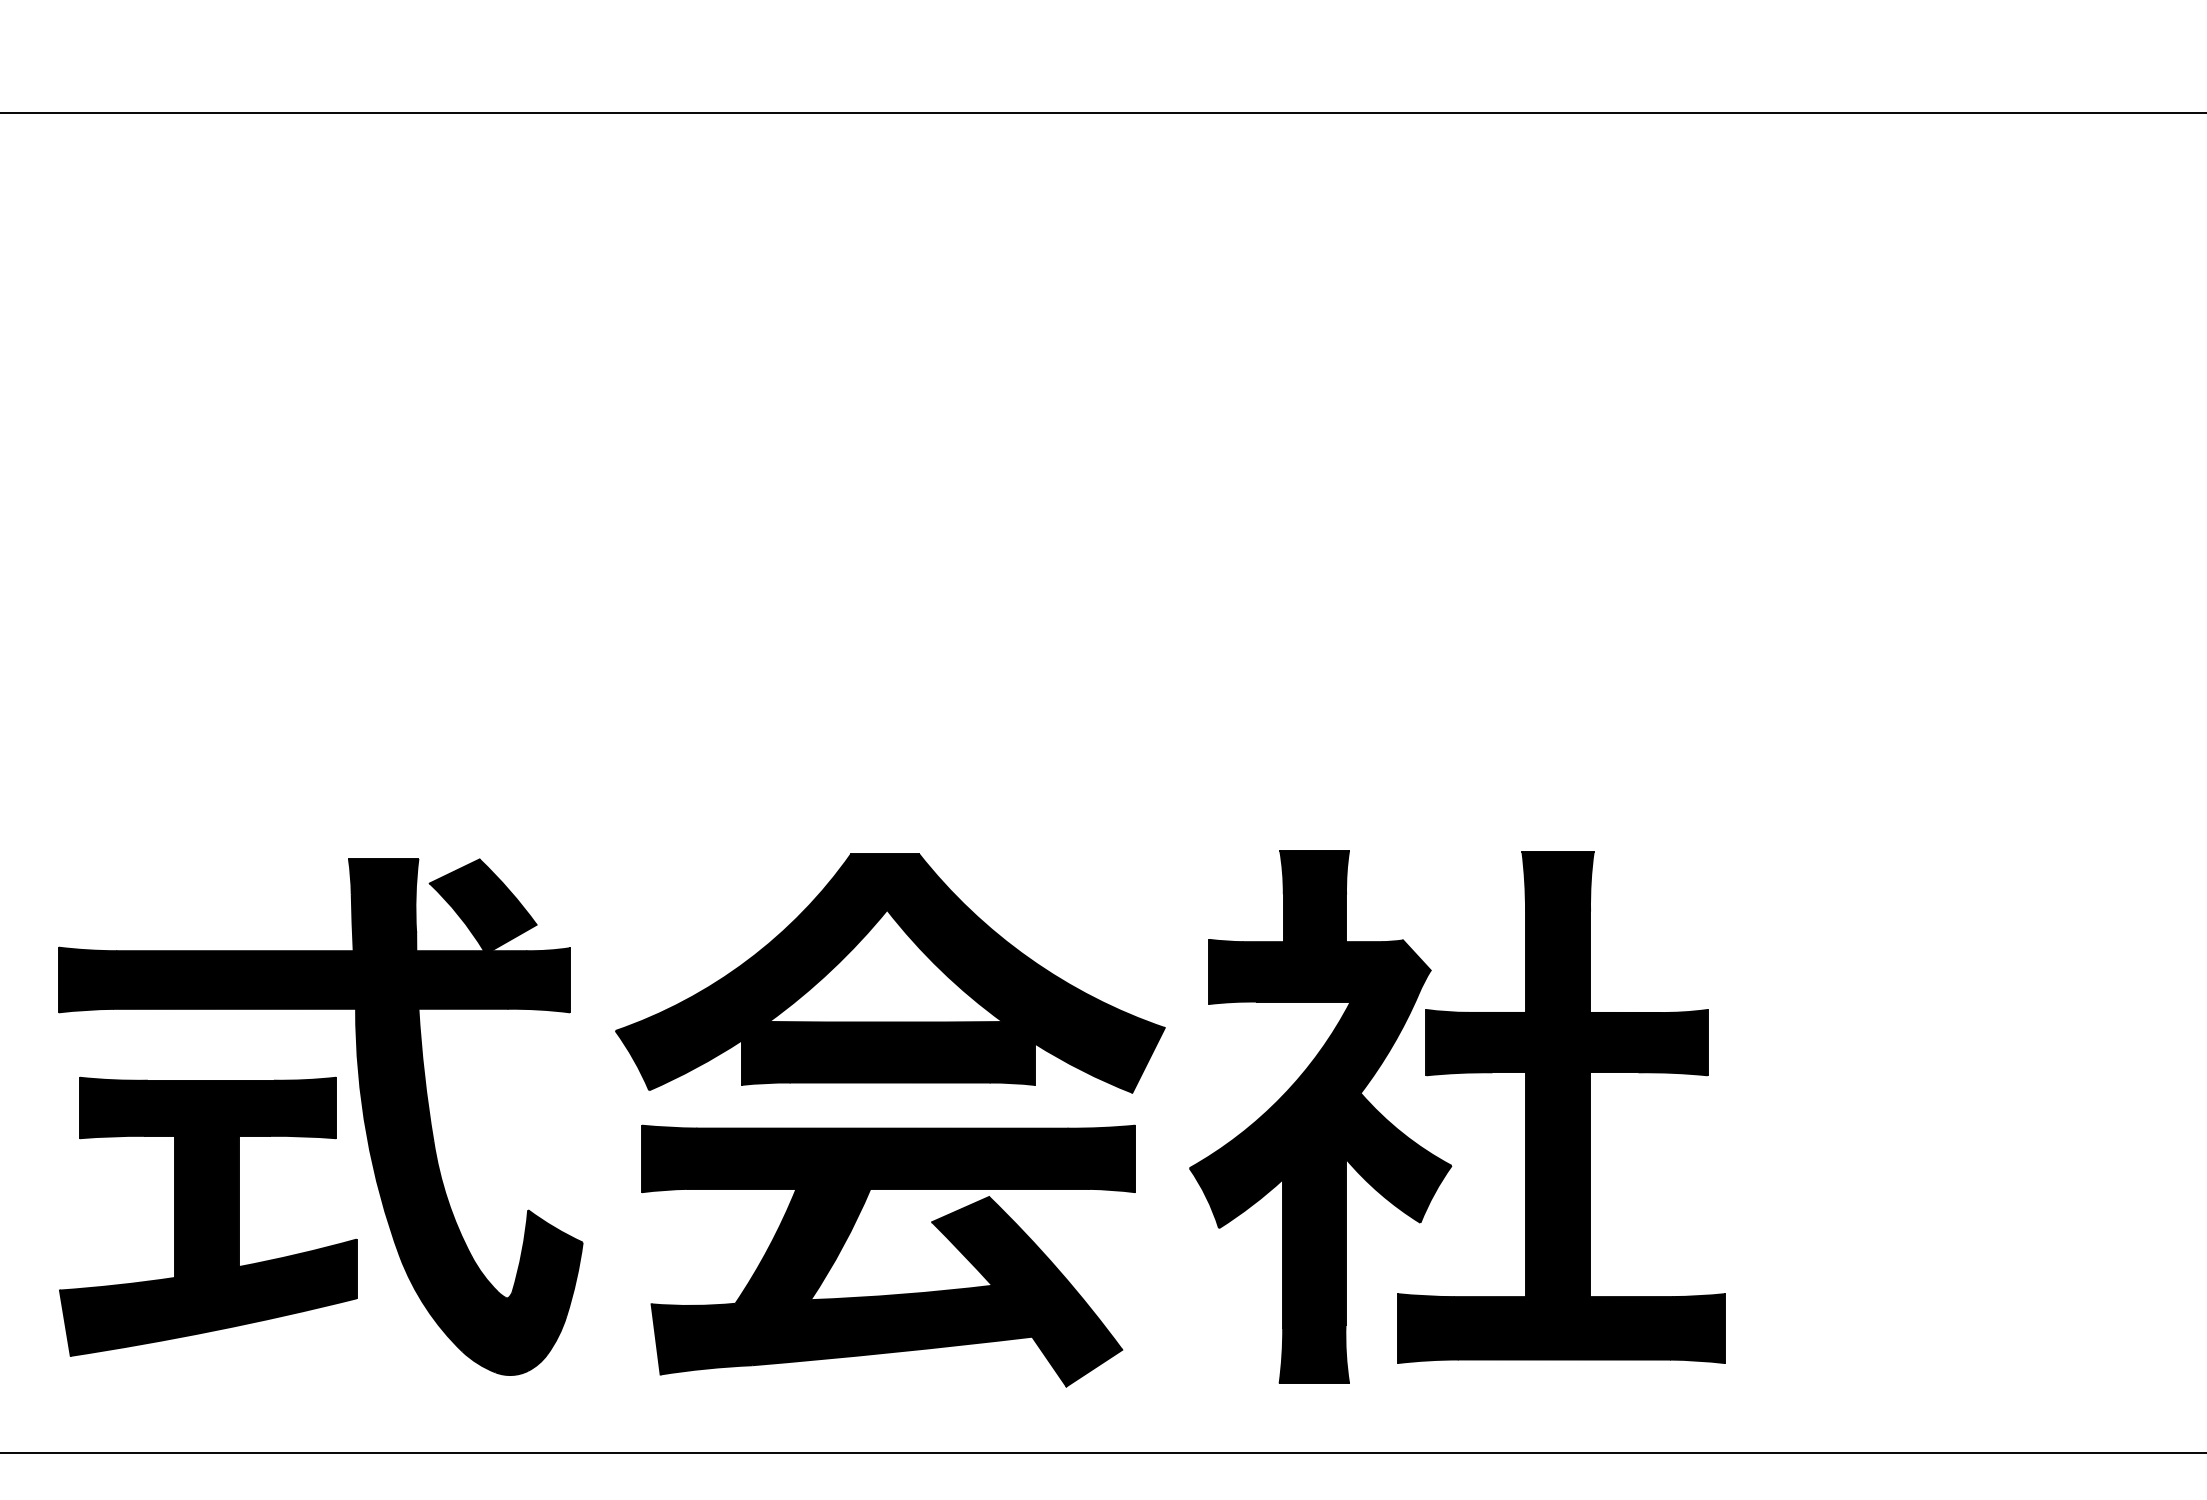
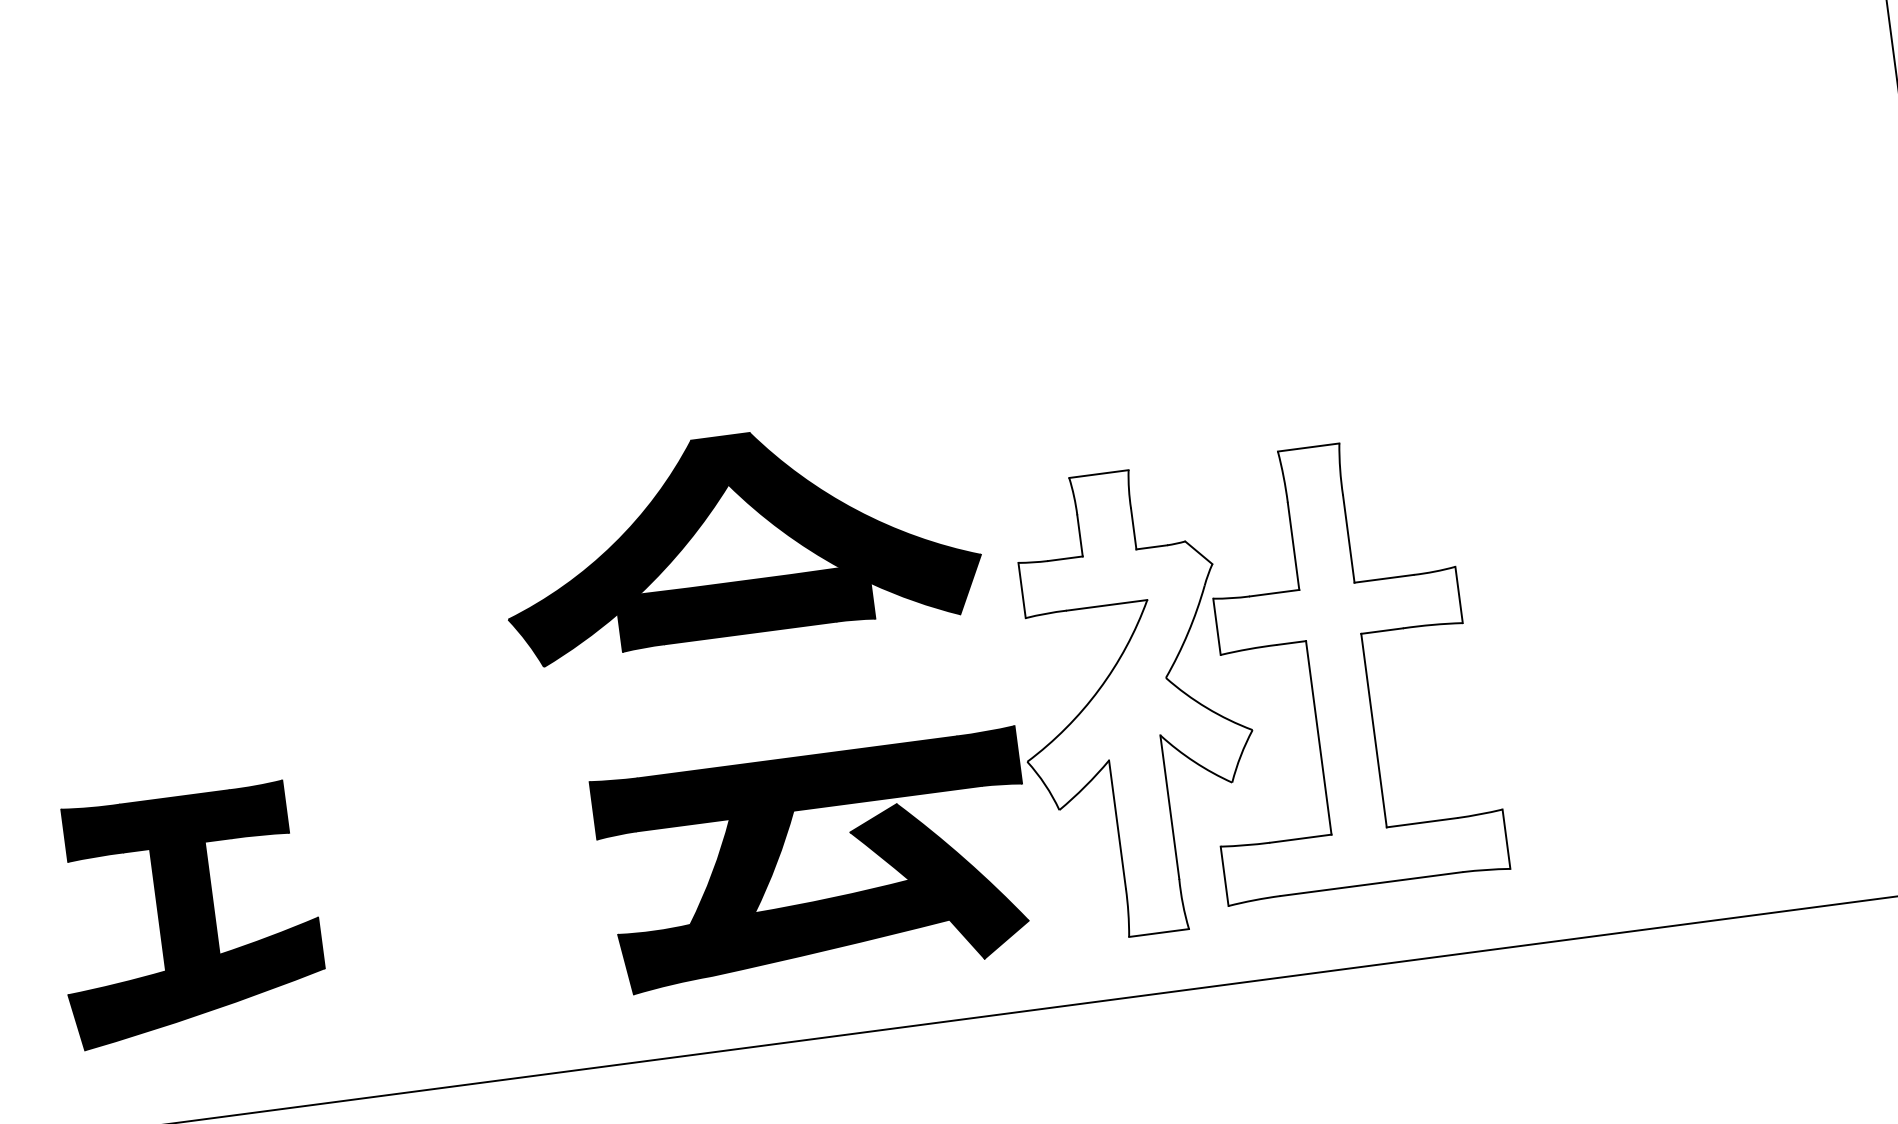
part: (890, 973) -> (738, 539), moved
fill: (1561, 1107) -> (1340, 667), removed
part: (362, 1113) -> (308, 808), removed
fill: (1320, 1116) -> (1134, 702), removed
part: (888, 1294) -> (821, 899), moved

